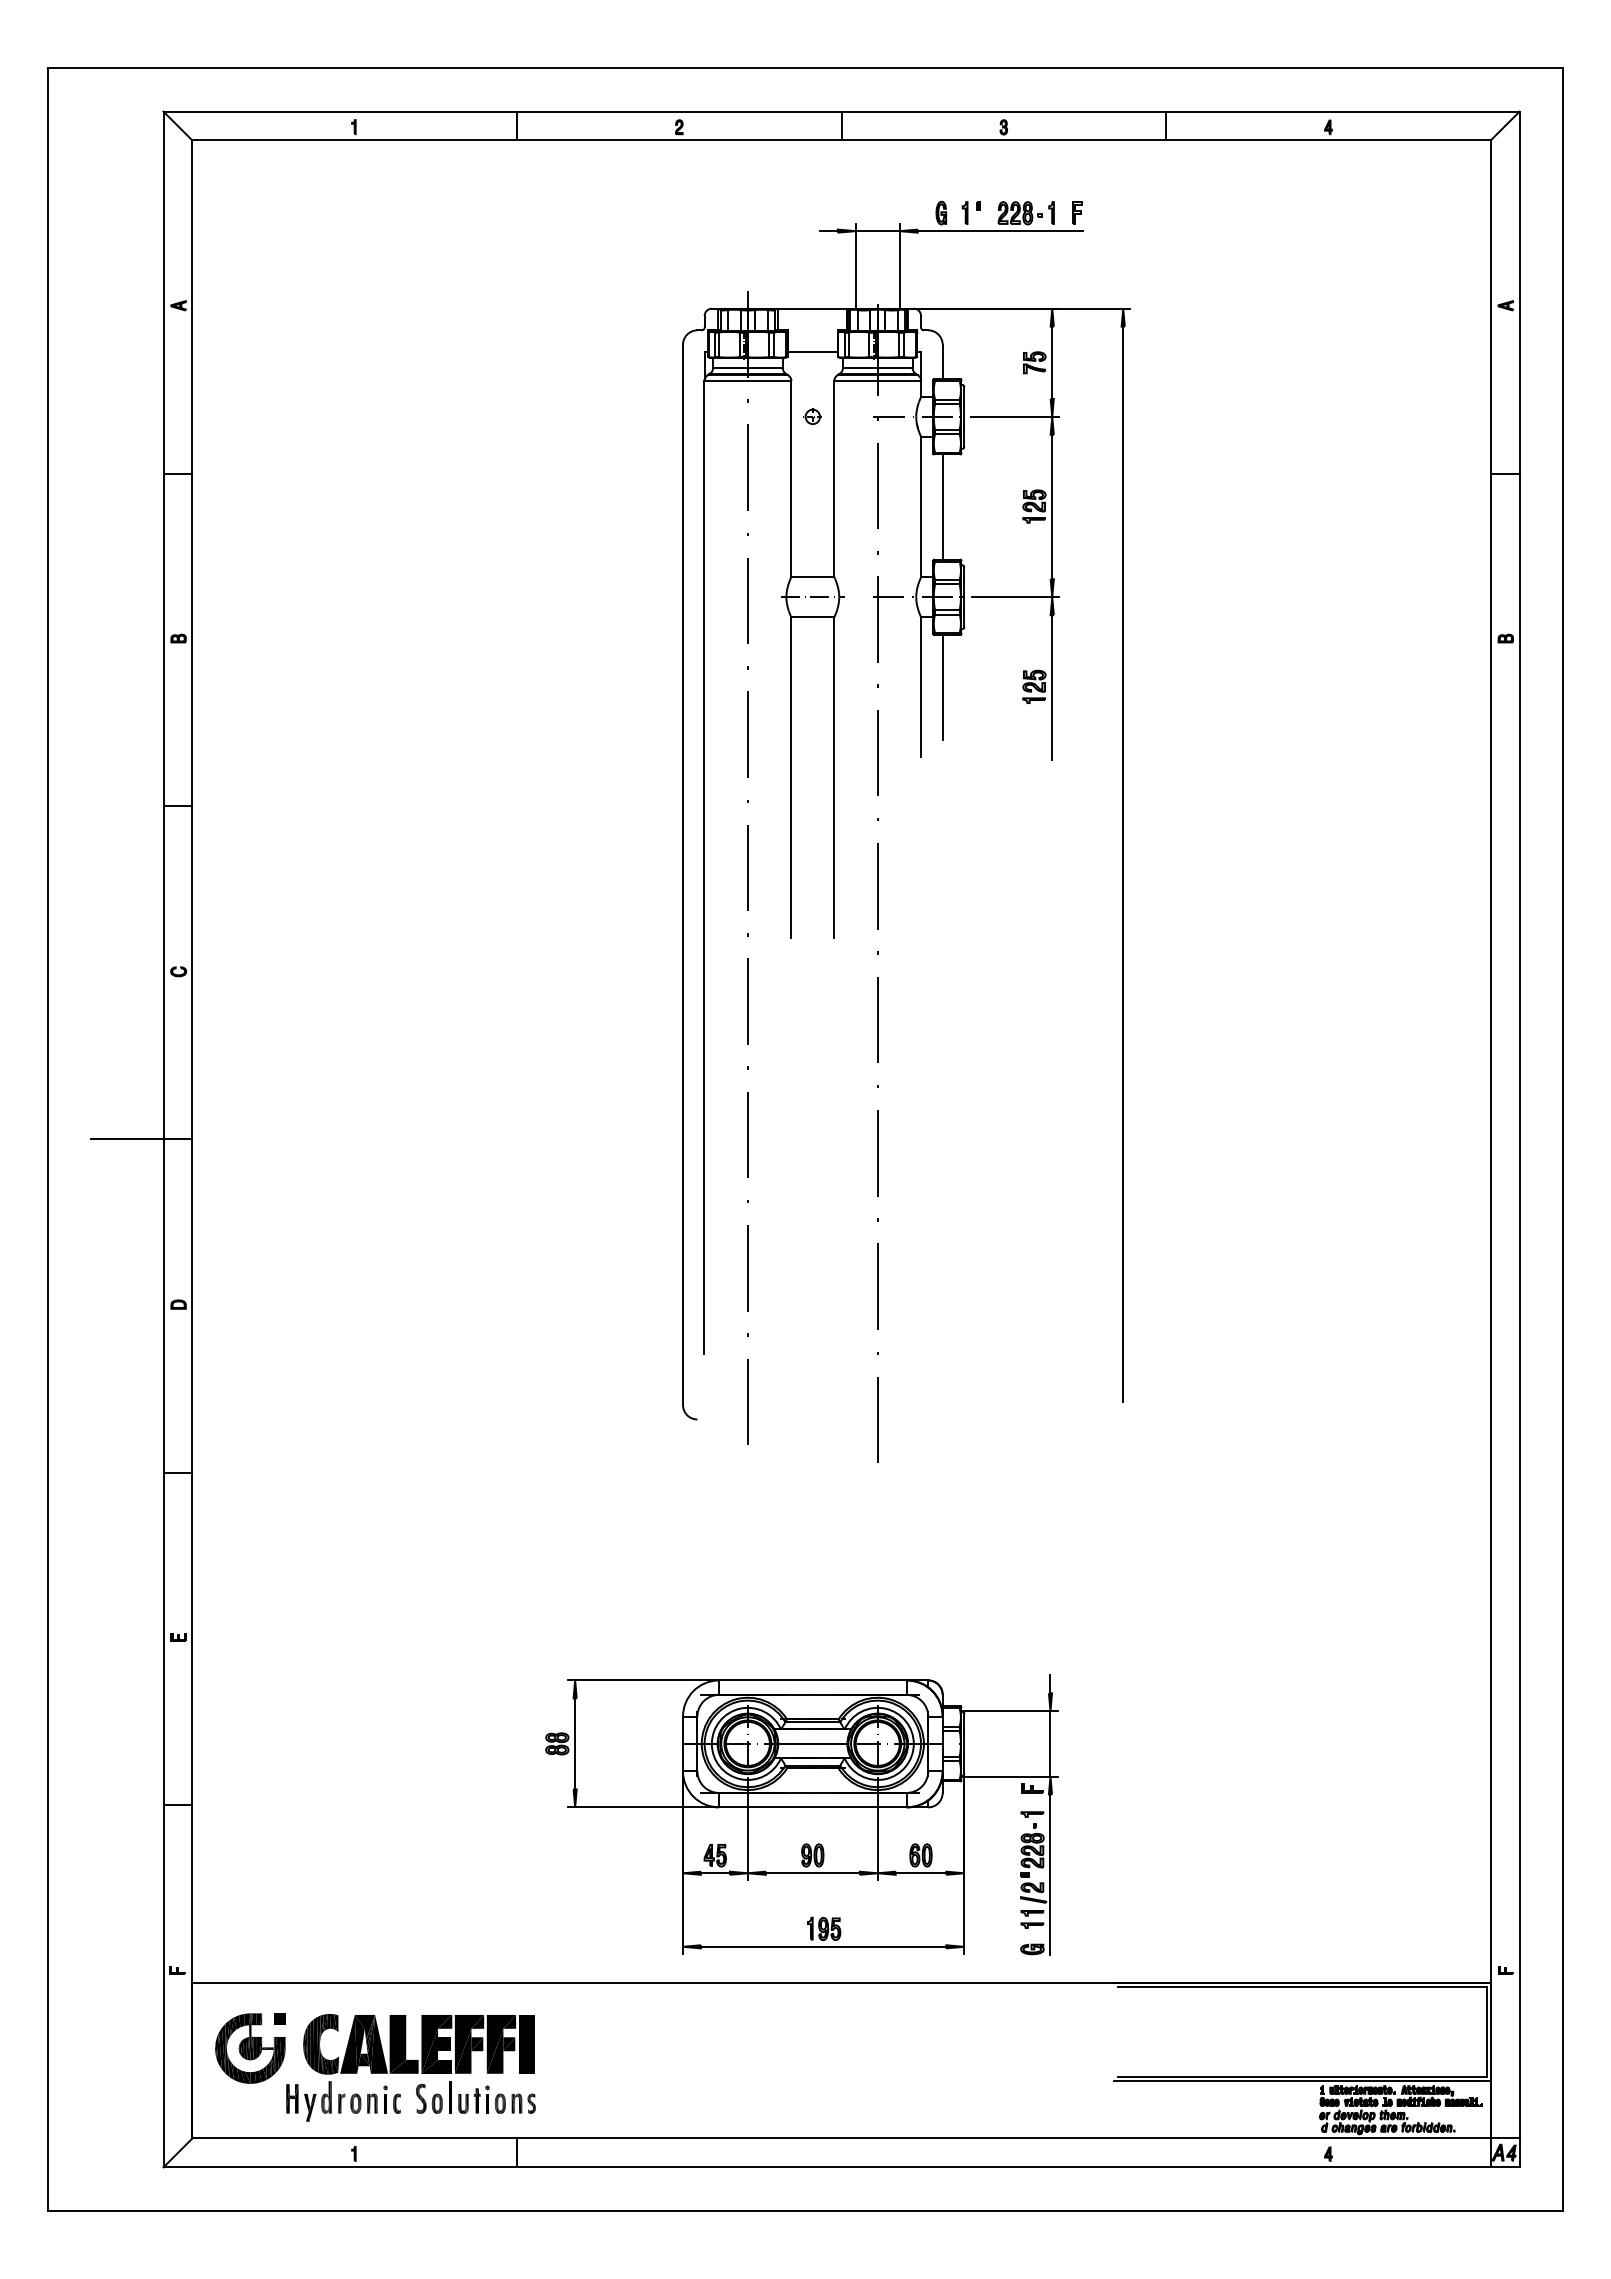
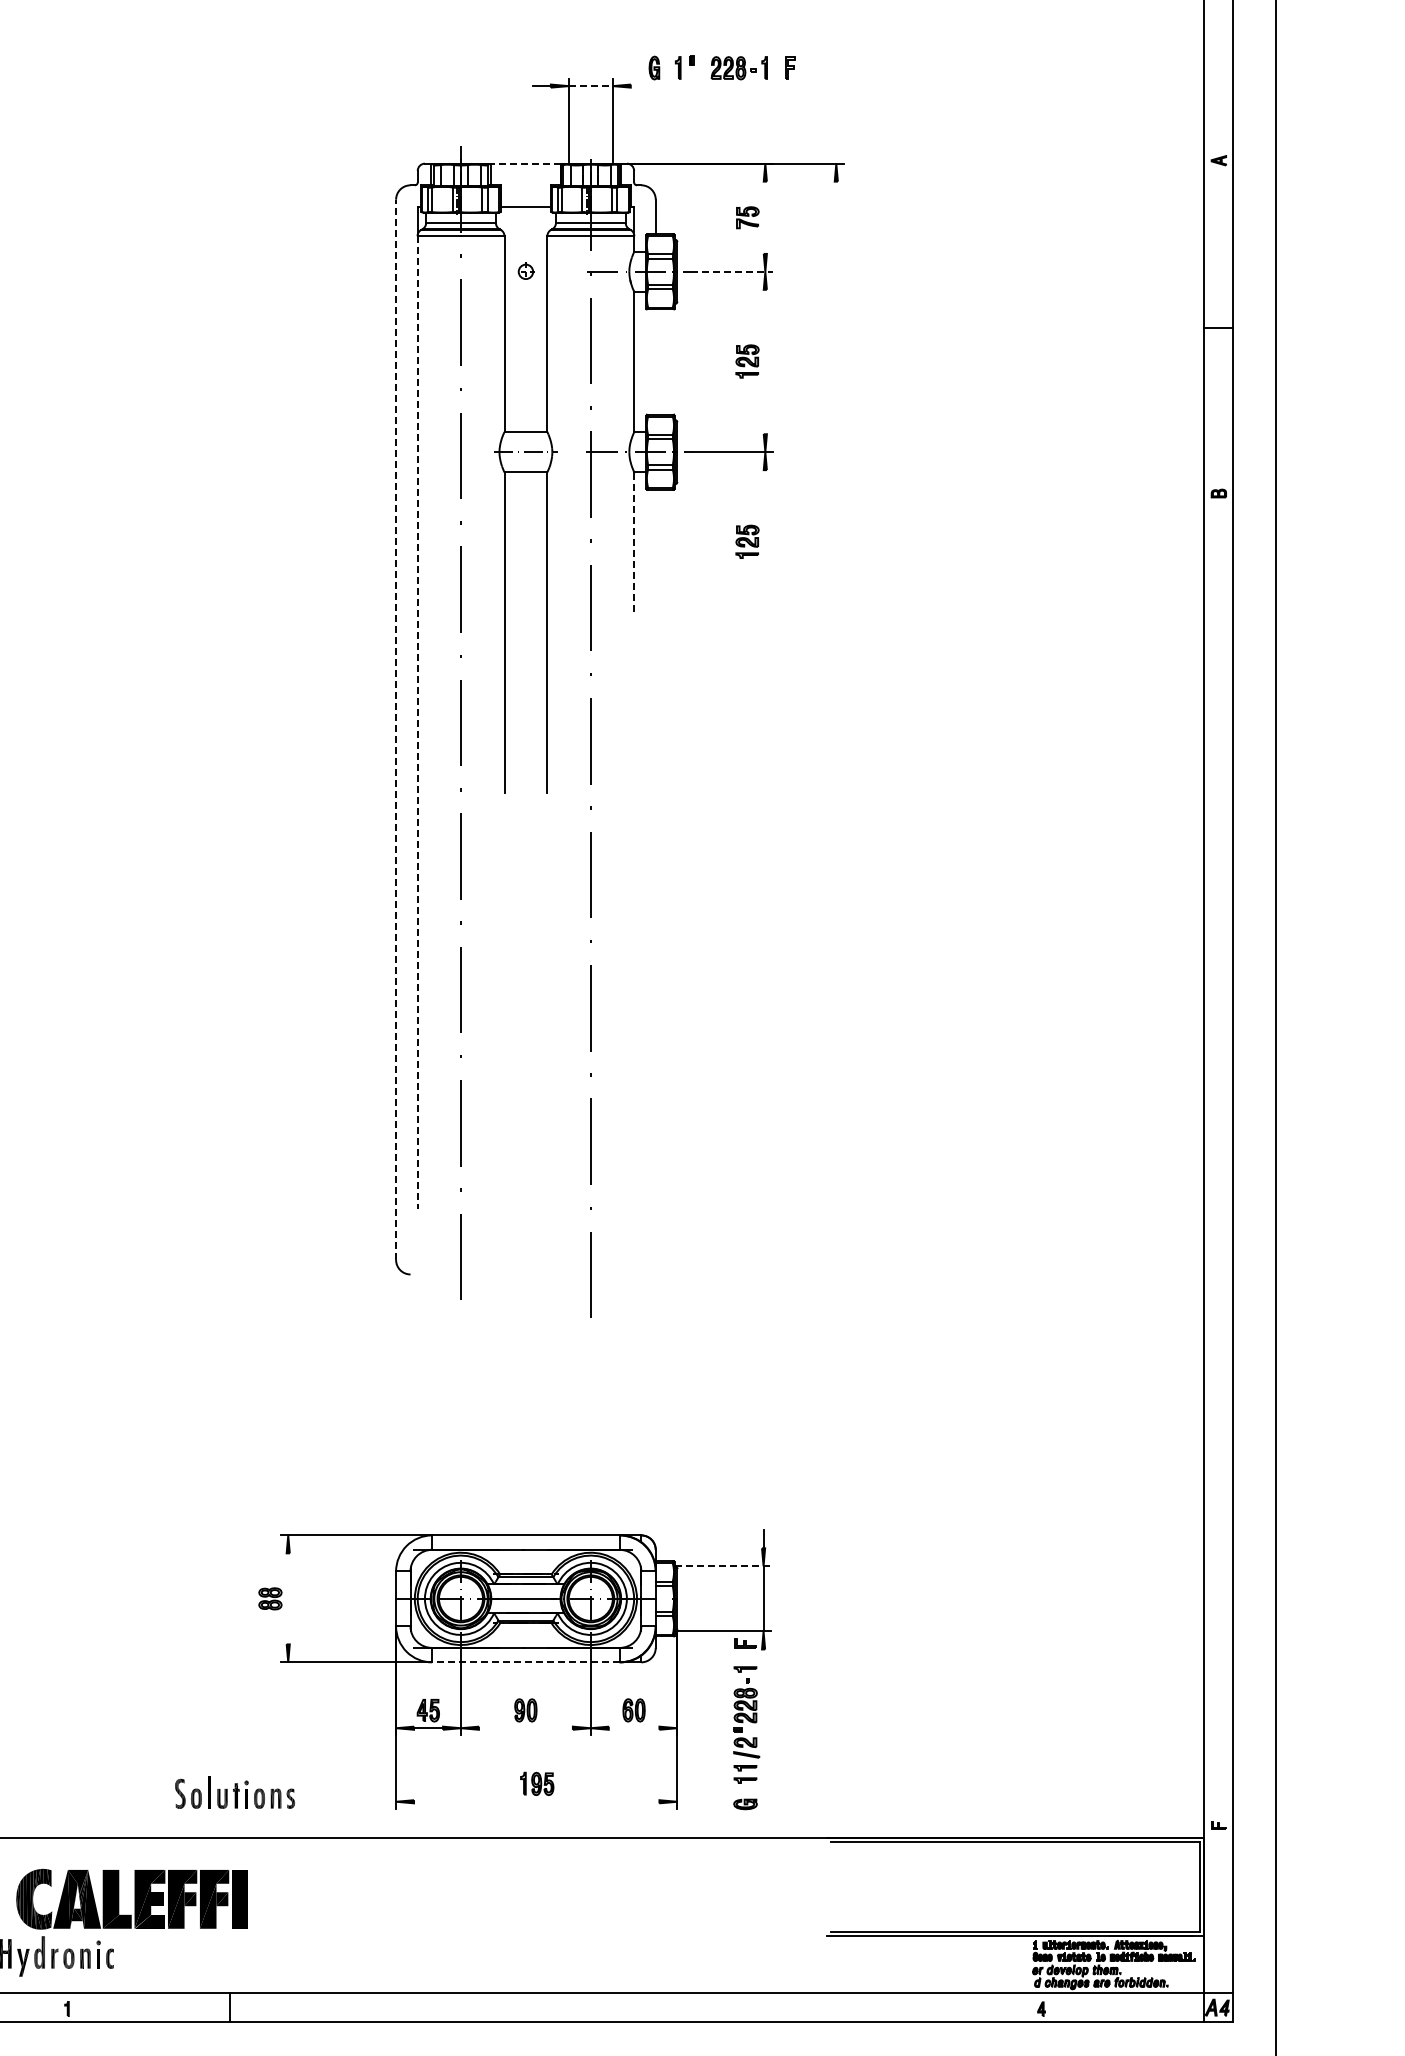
line: (877, 231) -> (590, 86), solid -> dashed
line: (999, 231) -> (712, 86), removed
line: (812, 308) -> (525, 163), solid -> dashed
line: (1052, 362) -> (765, 217), removed
line: (1018, 416) -> (731, 271), solid -> dashed
line: (942, 506) -> (655, 361), removed
line: (1052, 506) -> (765, 361), removed
line: (921, 687) -> (634, 542), solid -> dashed
line: (942, 687) -> (655, 542), removed
line: (1052, 687) -> (765, 542), removed
line: (1123, 863) -> (836, 718), removed
line: (704, 868) -> (417, 723), solid -> dashed
line: (683, 874) -> (396, 729), solid -> dashed
line: (1010, 1711) -> (723, 1566), solid -> dashed
line: (575, 1743) -> (288, 1598), removed
line: (812, 1807) -> (525, 1662), solid -> dashed
line: (812, 1873) -> (525, 1728), removed
line: (920, 1873) -> (633, 1728), removed
line: (1050, 1874) -> (763, 1729), removed
line: (823, 1946) -> (536, 1801), removed
part: (475, 2097) -> (234, 1792), moved

